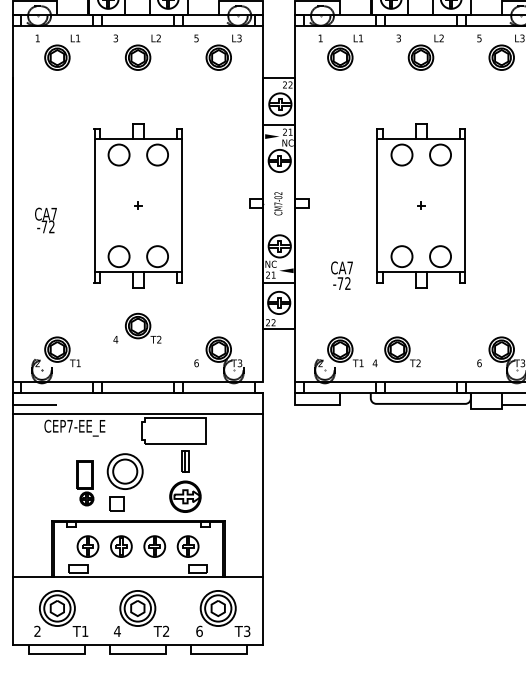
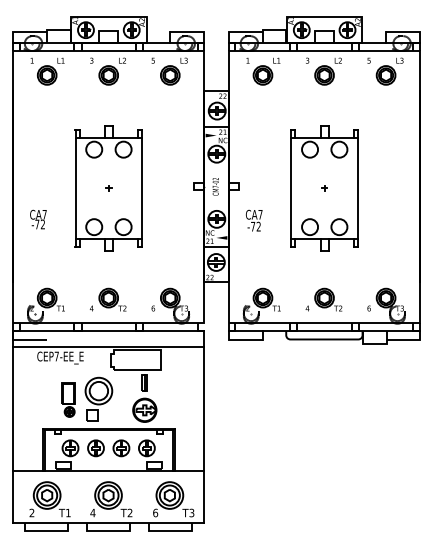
text: (46, 220) -> (38, 219), moved
text: (342, 275) -> (254, 220), moved
part: (137, 327) -> (108, 299), moved
part: (396, 351) -> (323, 299), moved

